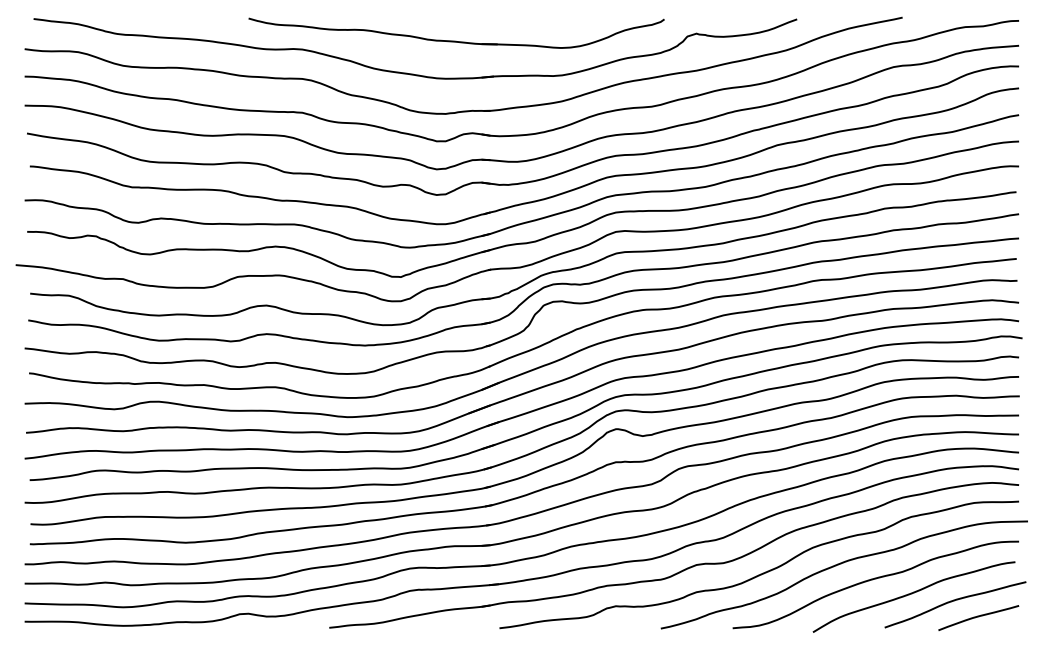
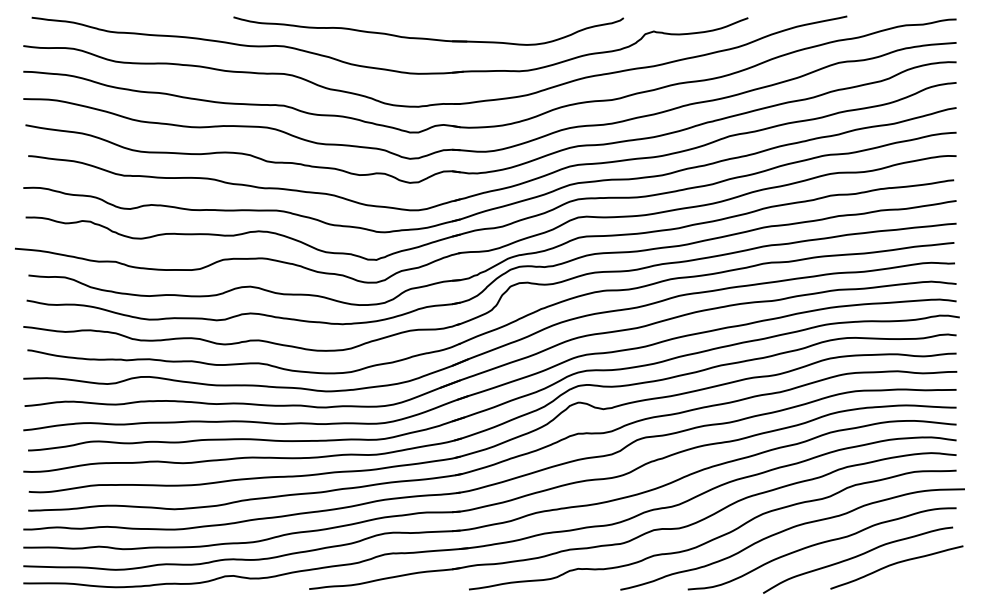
curve: (978, 617) -> (918, 579), removed

